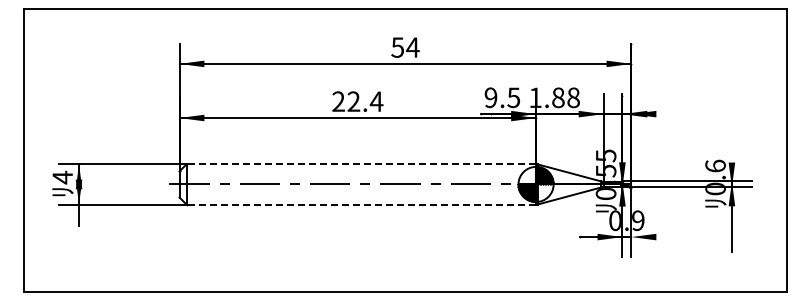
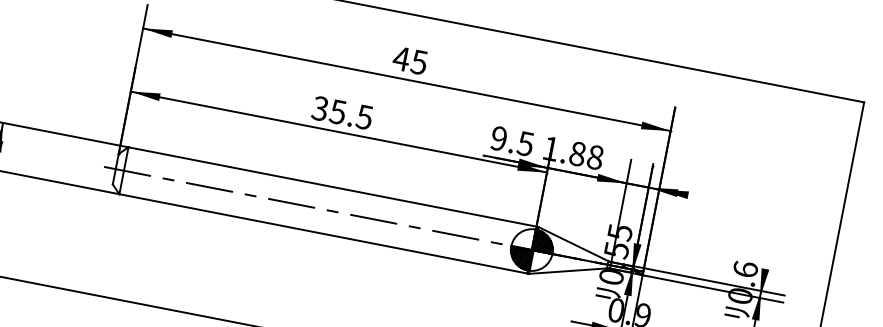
text: (404, 47) -> (409, 60), 54 -> 45
text: (357, 101) -> (342, 112), 22.4 -> 35.5
line: (361, 164) -> (332, 187), dashed -> solid
line: (361, 204) -> (323, 233), dashed -> solid

